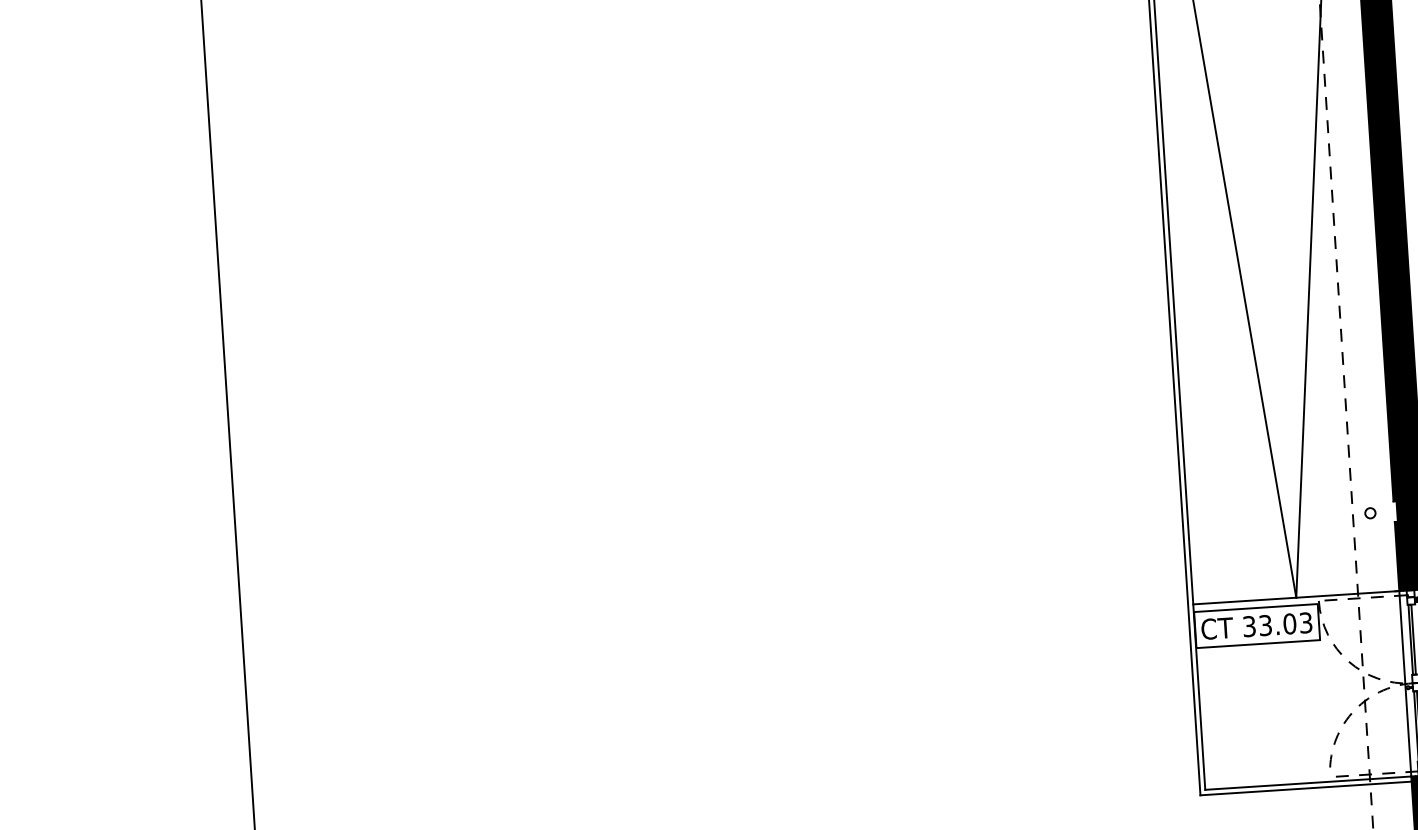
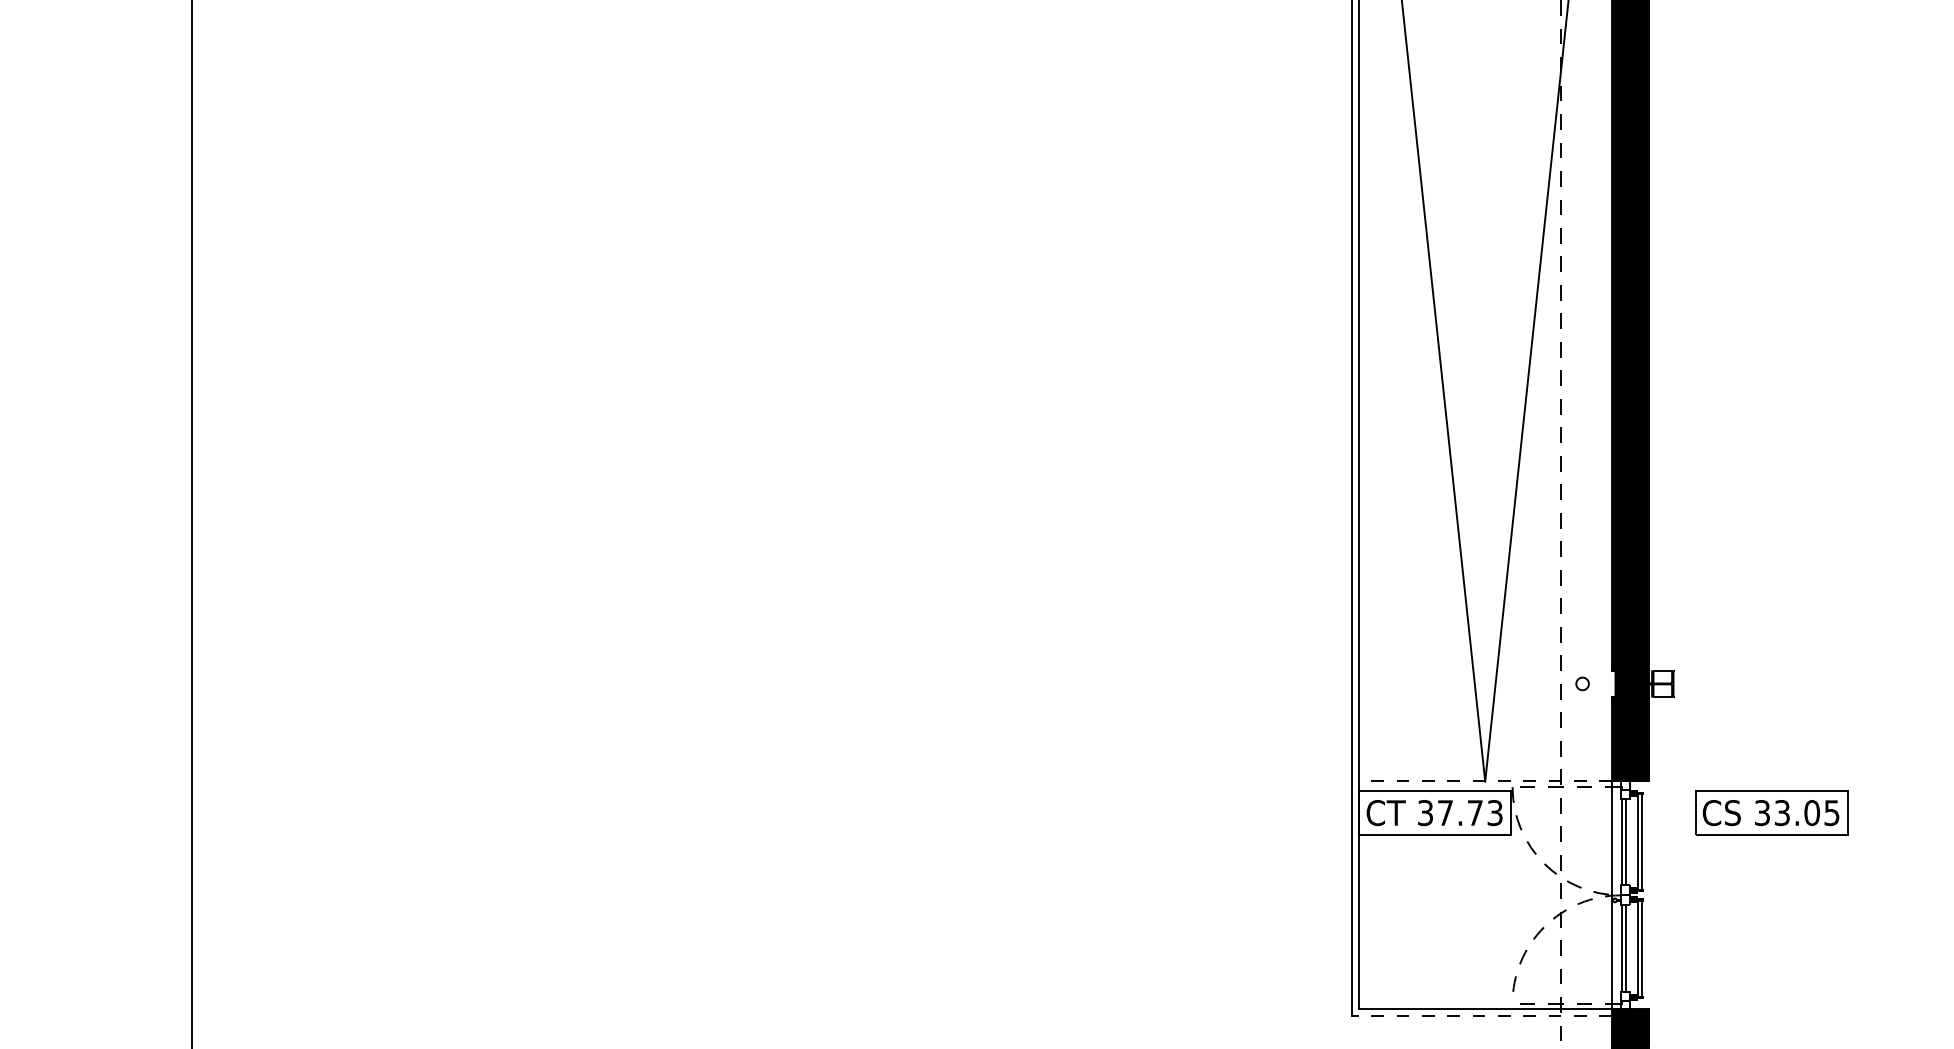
line: (1296, 597) -> (1485, 781), solid -> dashed
text: (1277, 625) -> (1460, 813), 33.03 -> 37.73
line: (1306, 788) -> (1482, 1015), solid -> dashed

